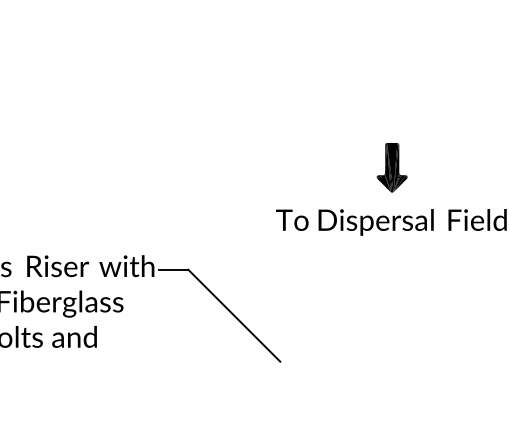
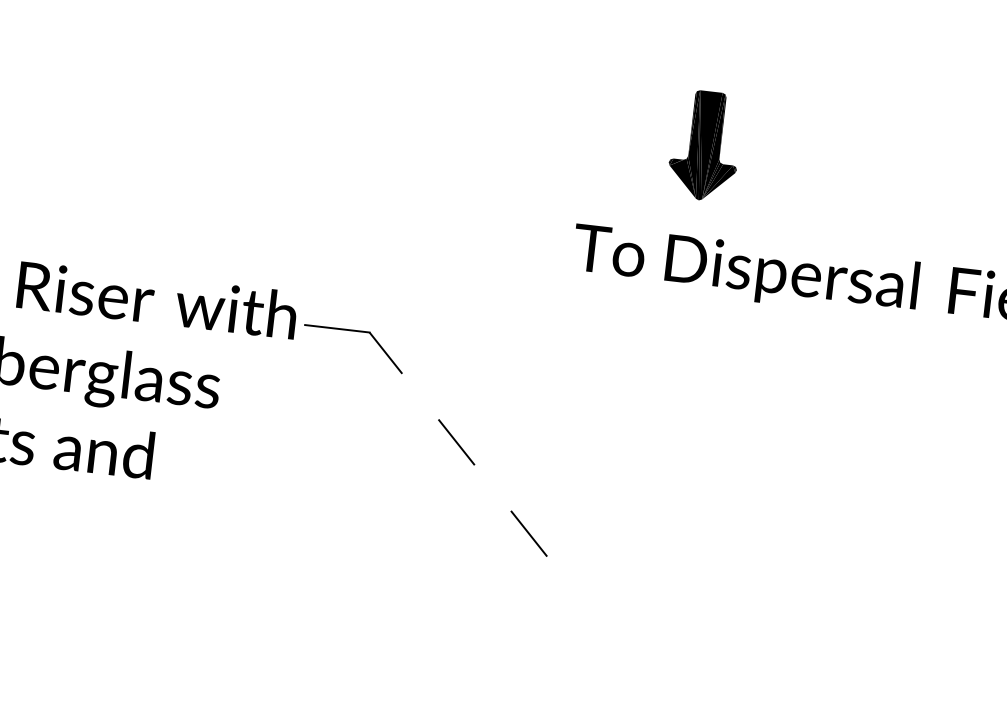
part: (391, 167) -> (703, 144), moved
line: (233, 315) -> (456, 443), solid -> dashed

